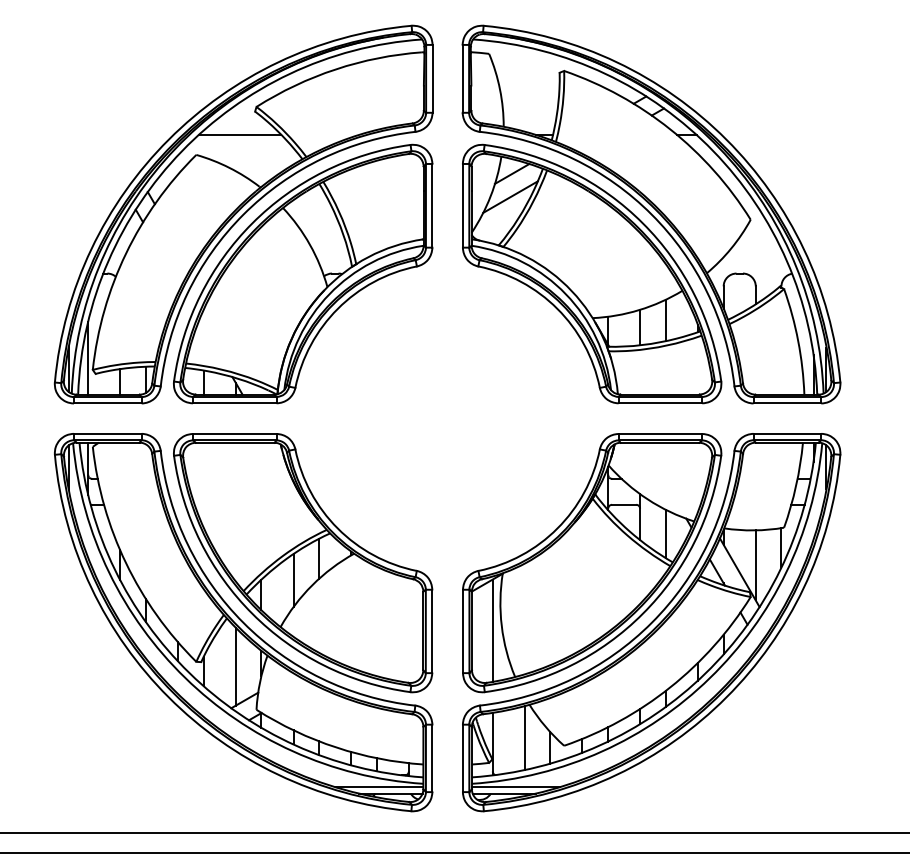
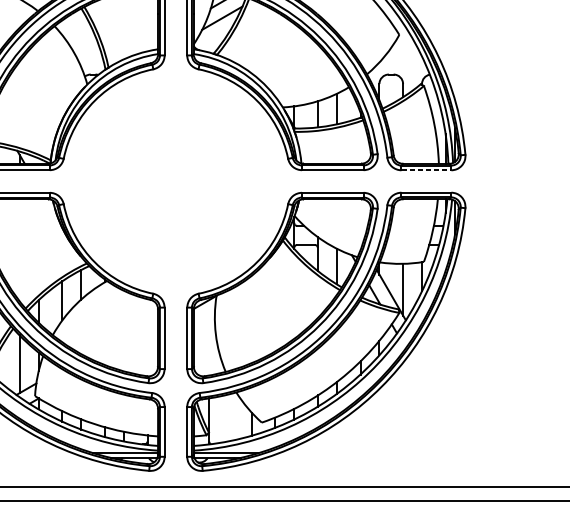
line: (787, 403) -> (426, 170), solid -> dashed
line: (492, 630) -> (209, 337), removed
line: (524, 738) -> (232, 417), removed

